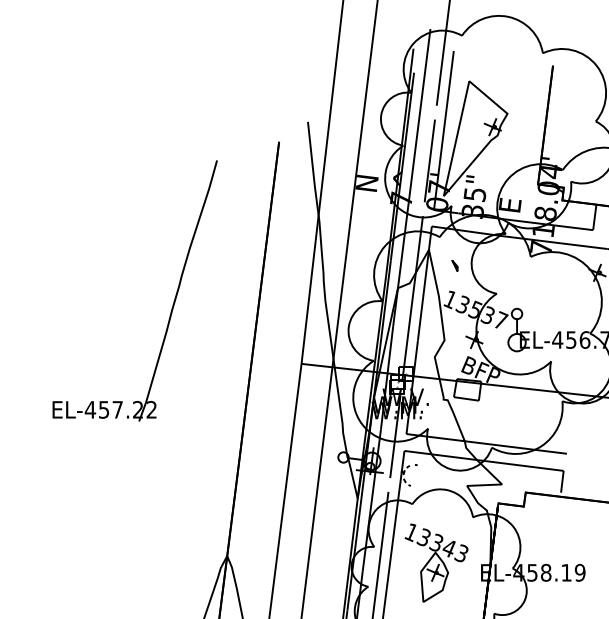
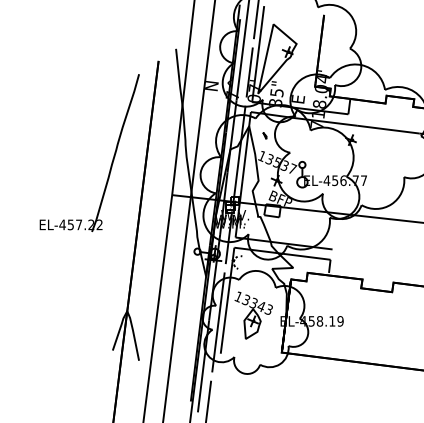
part: (172, 299) -> (112, 158), moved

